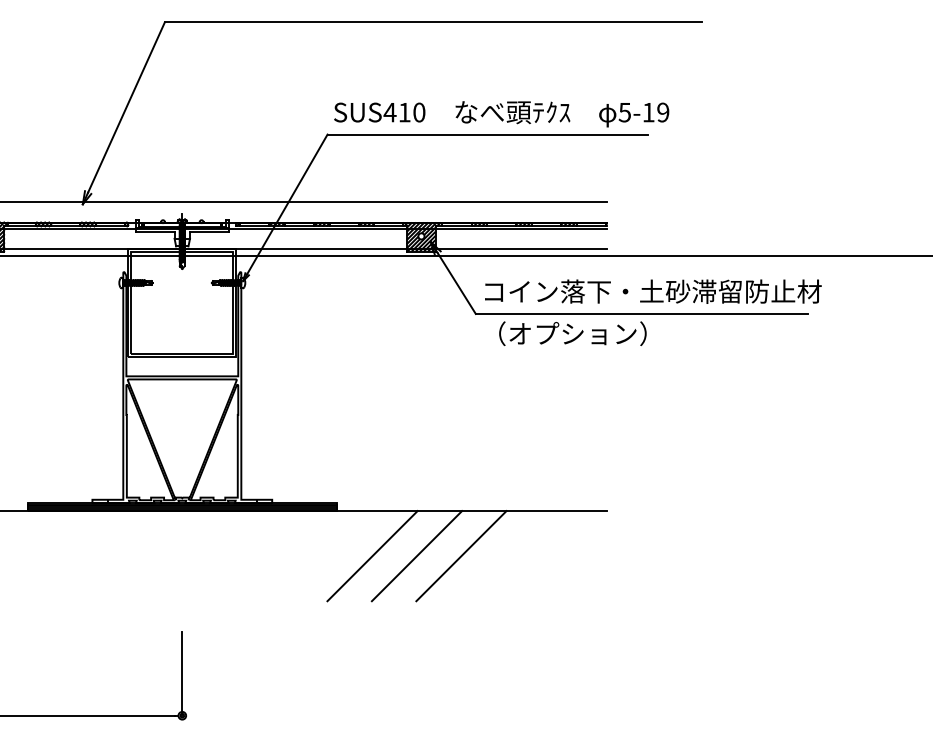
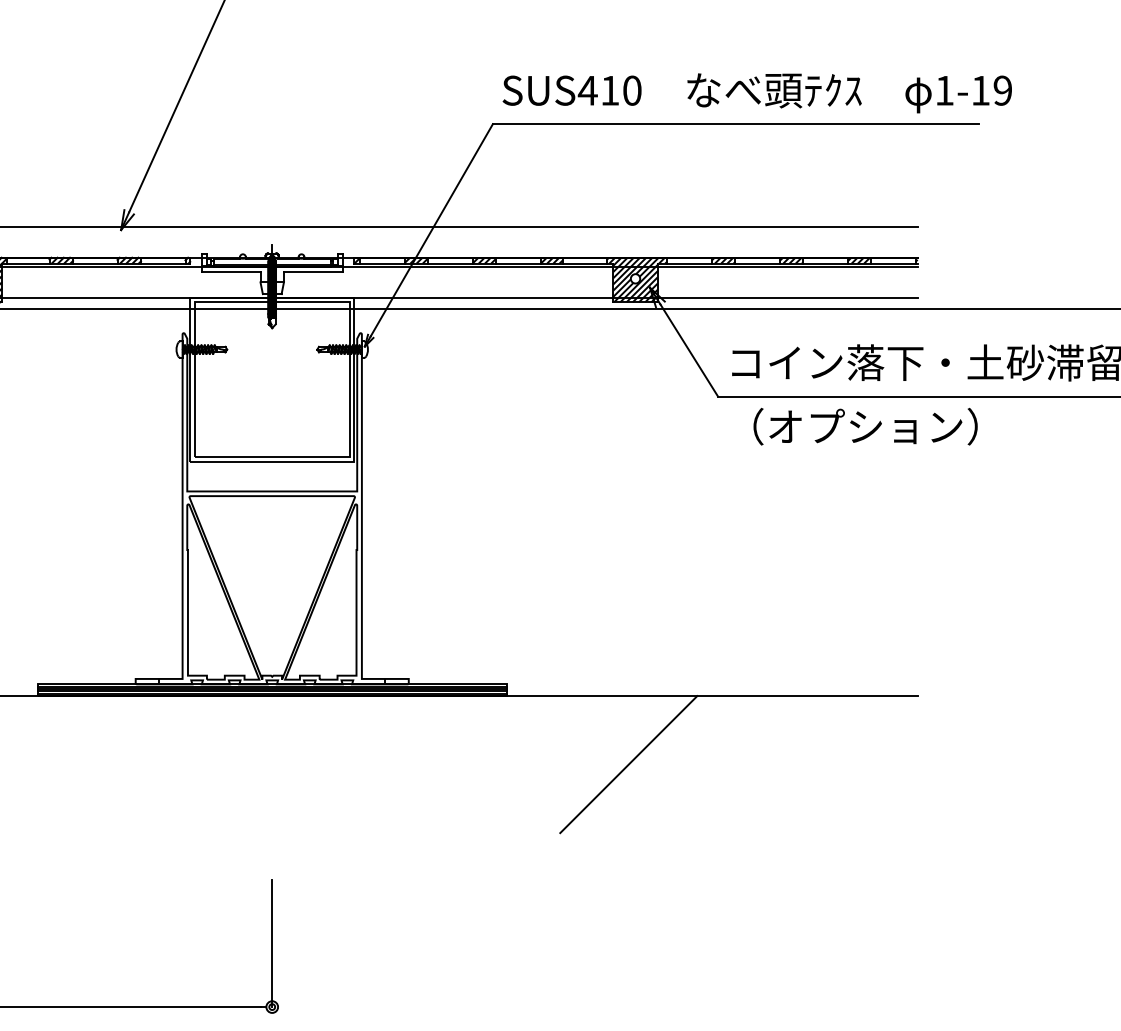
text: (624, 112) -> (944, 90), 5-19 -> 1-19
line: (372, 556) -> (561, 765), removed
line: (461, 556) -> (696, 765), removed

